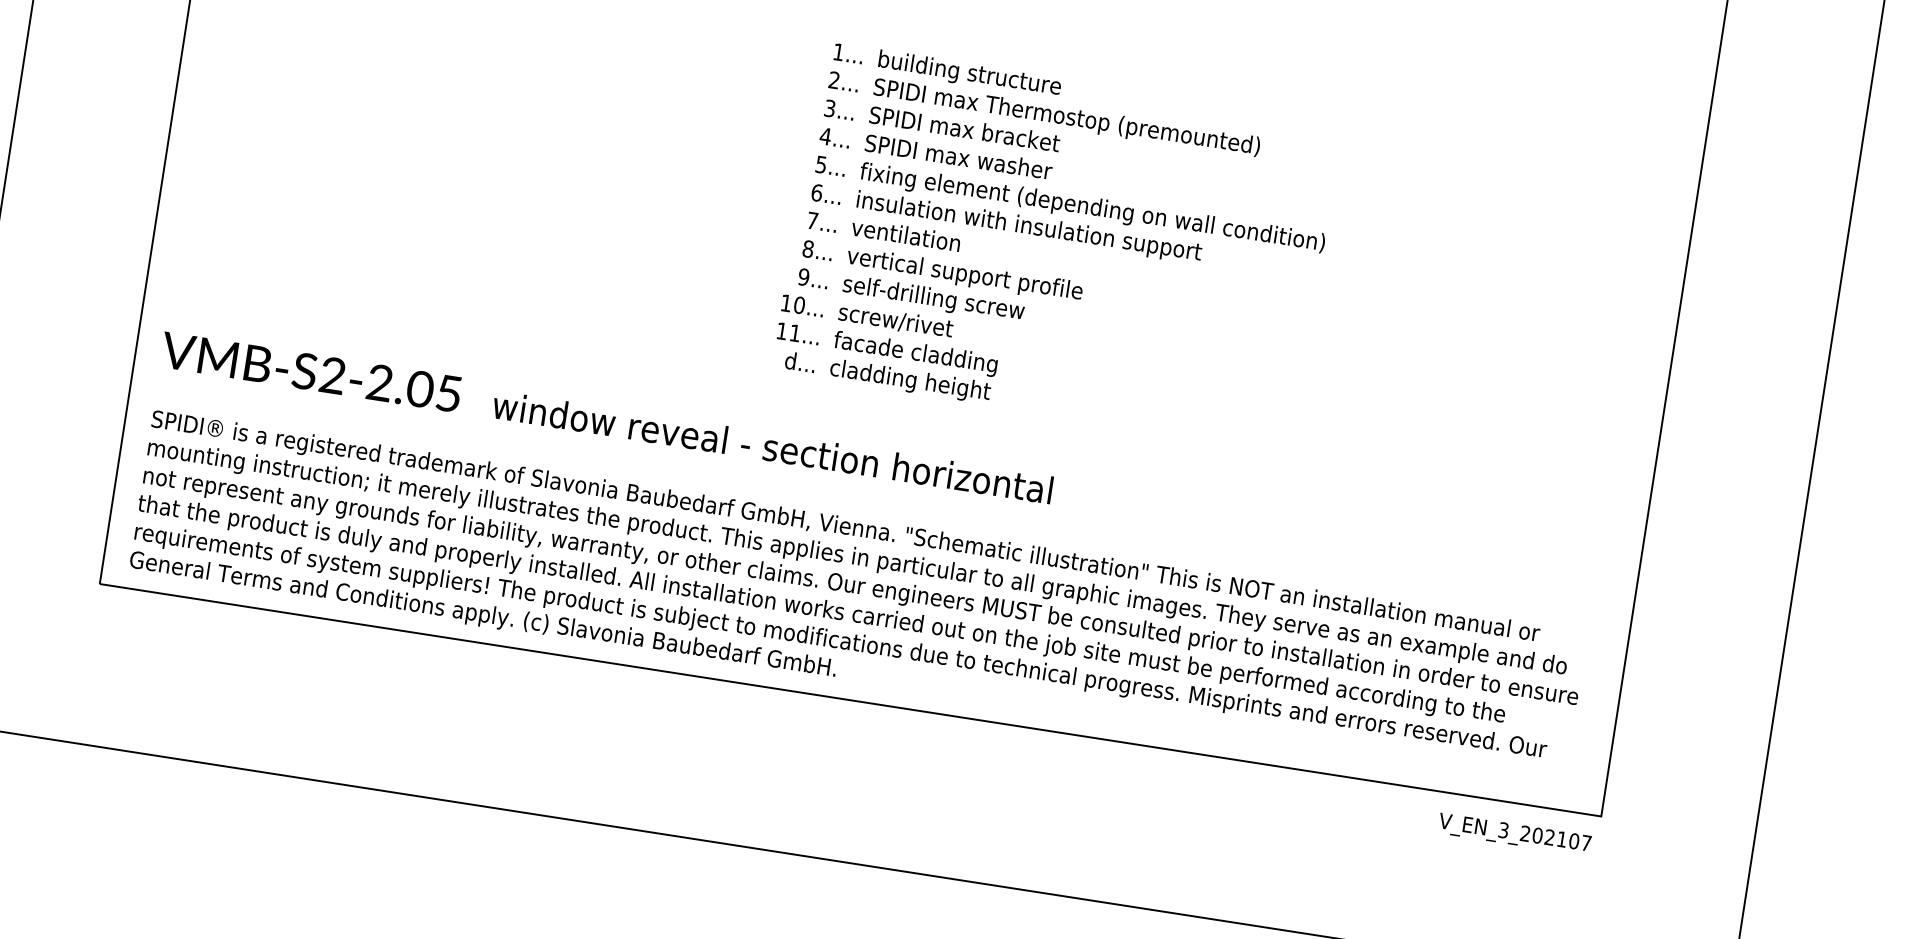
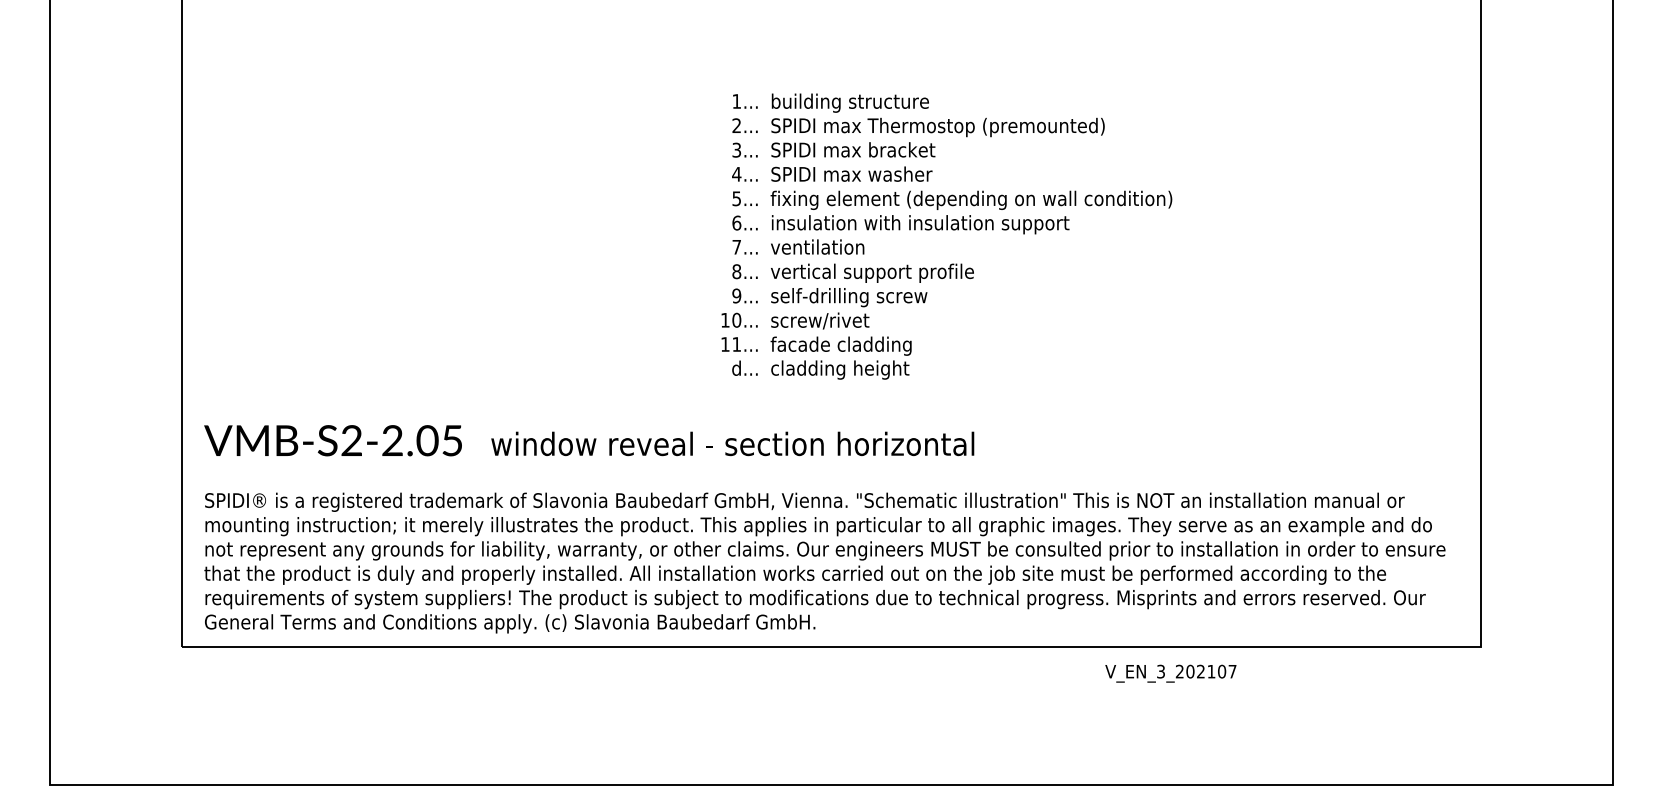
text: (1514, 834) -> (1170, 673), moved

